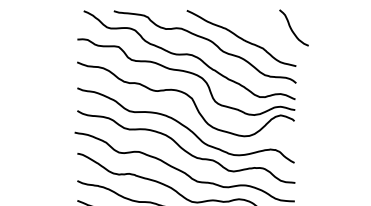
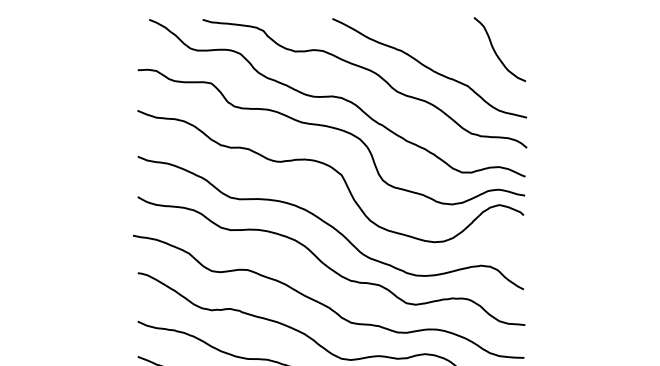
curve: (291, 27) -> (495, 48), moved

